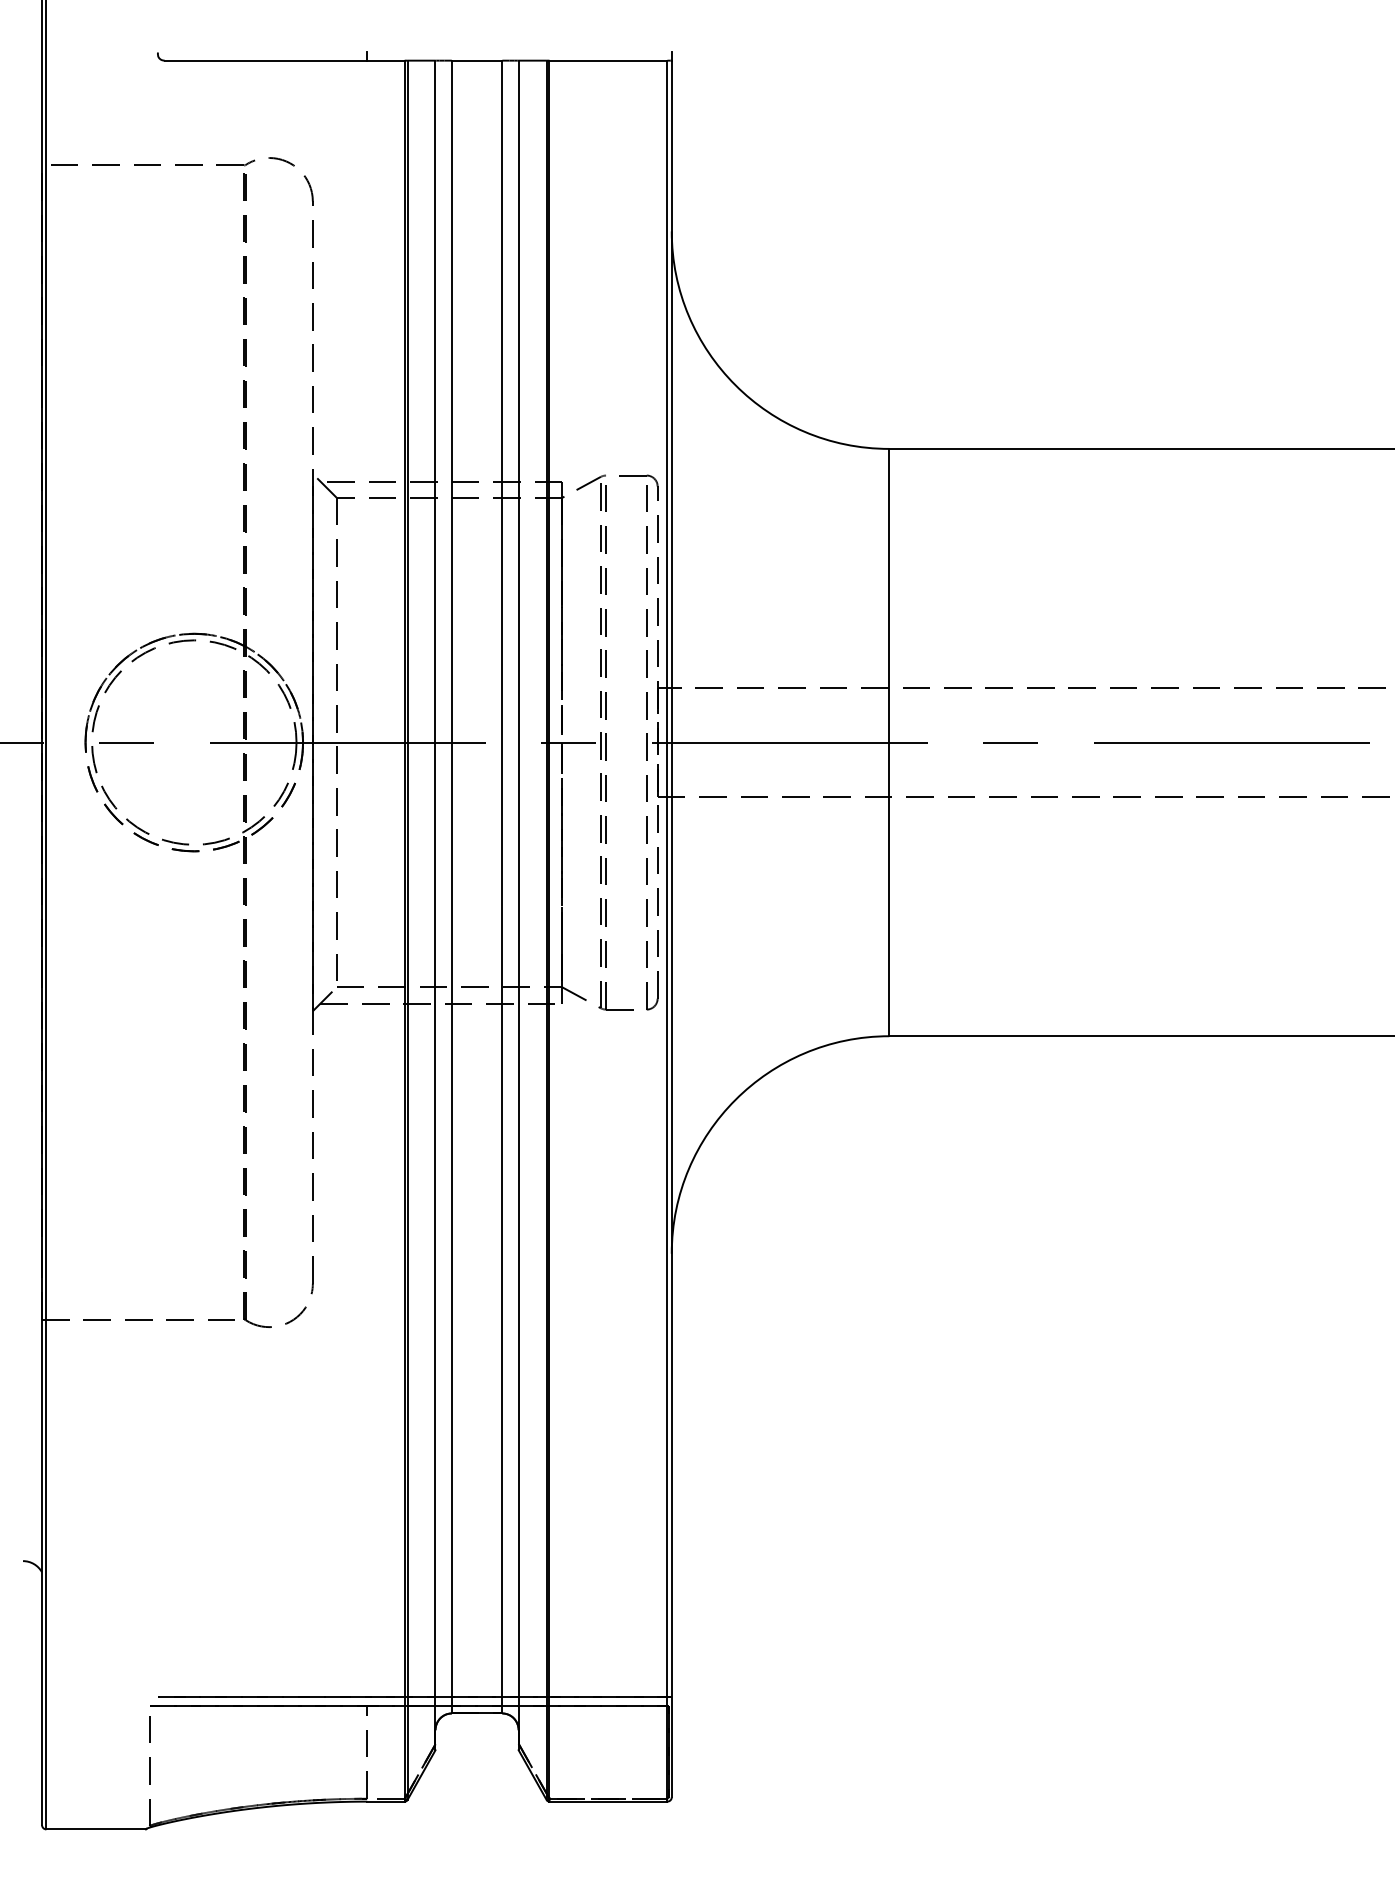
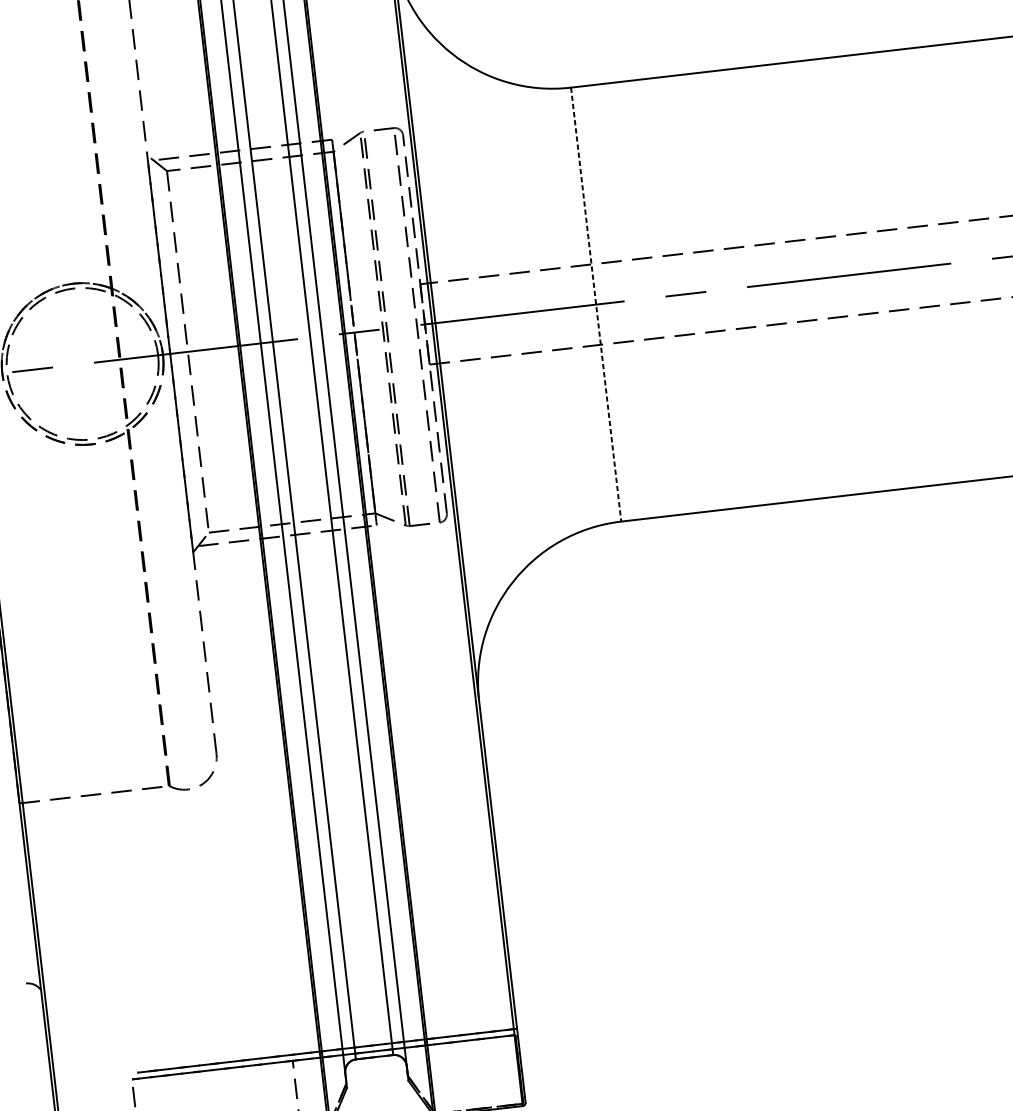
line: (889, 742) -> (596, 304), solid -> dashed

